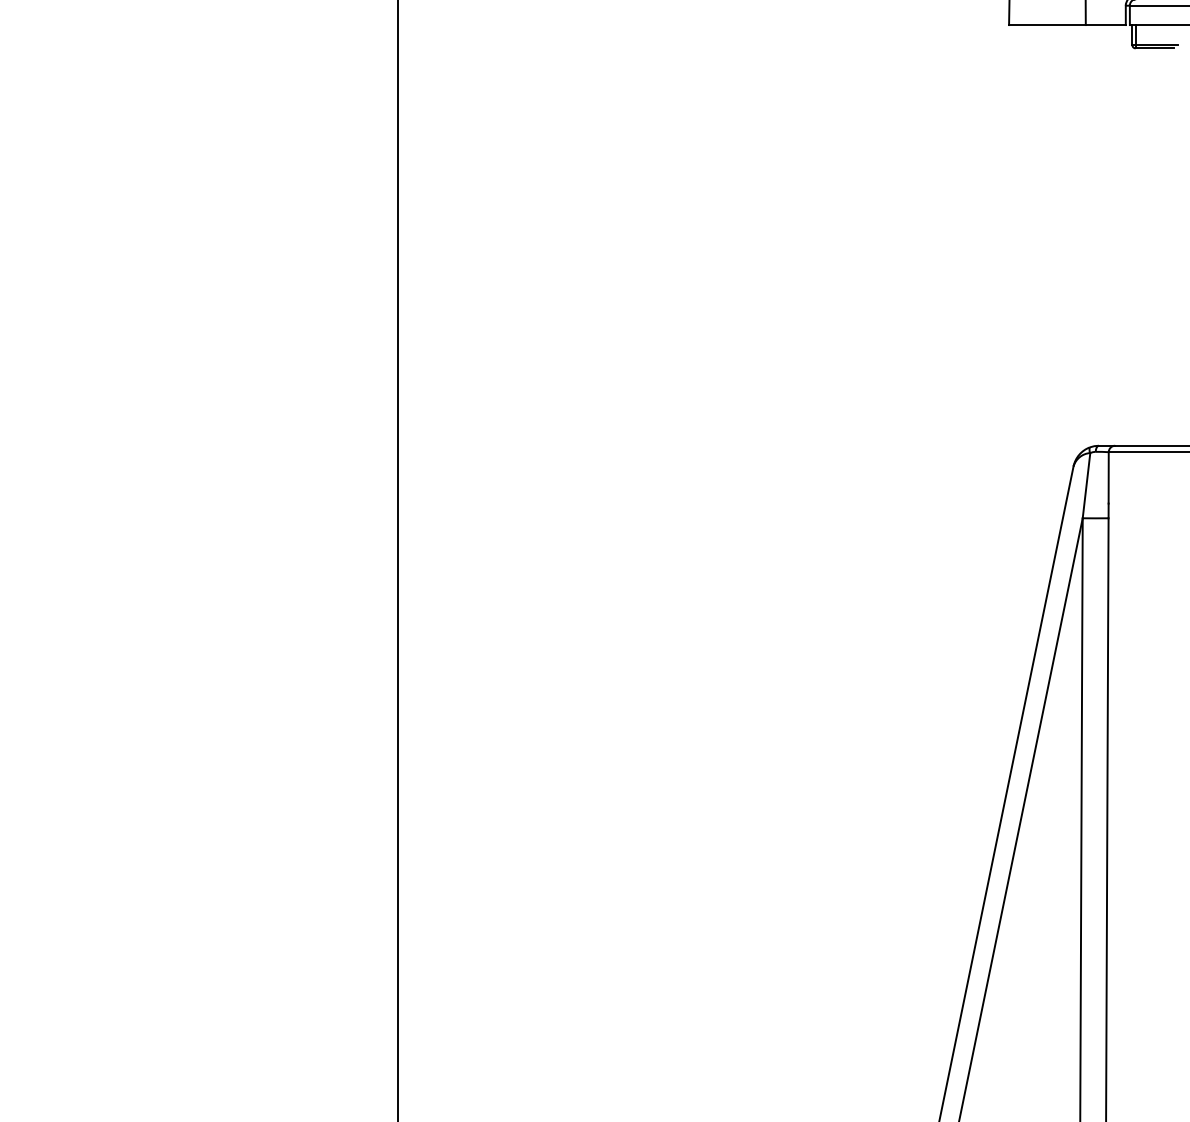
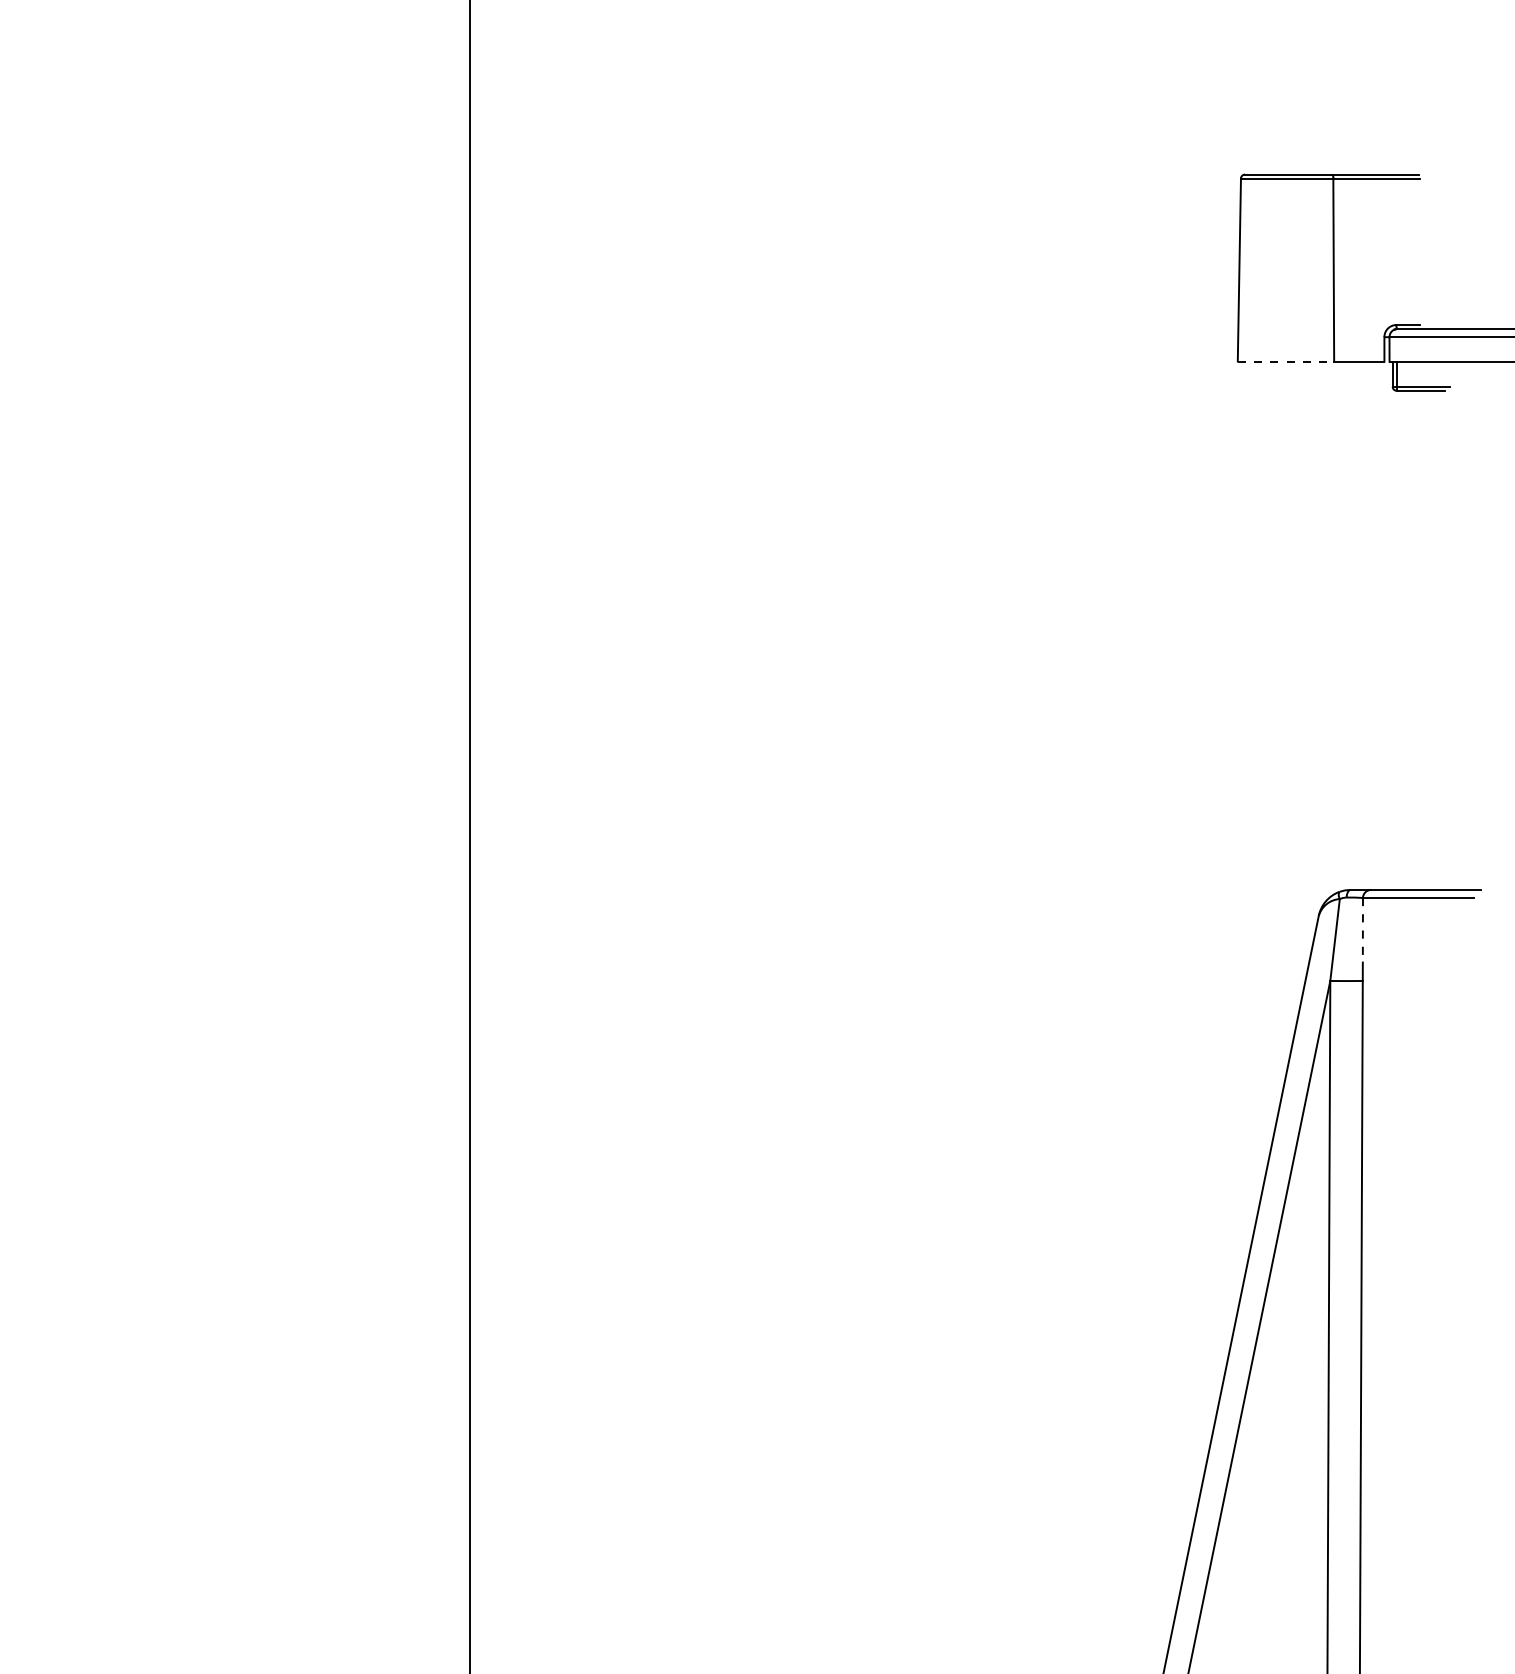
line: (1047, 25) -> (1286, 361), solid -> dashed
line: (1108, 478) -> (1362, 930), solid -> dashed

